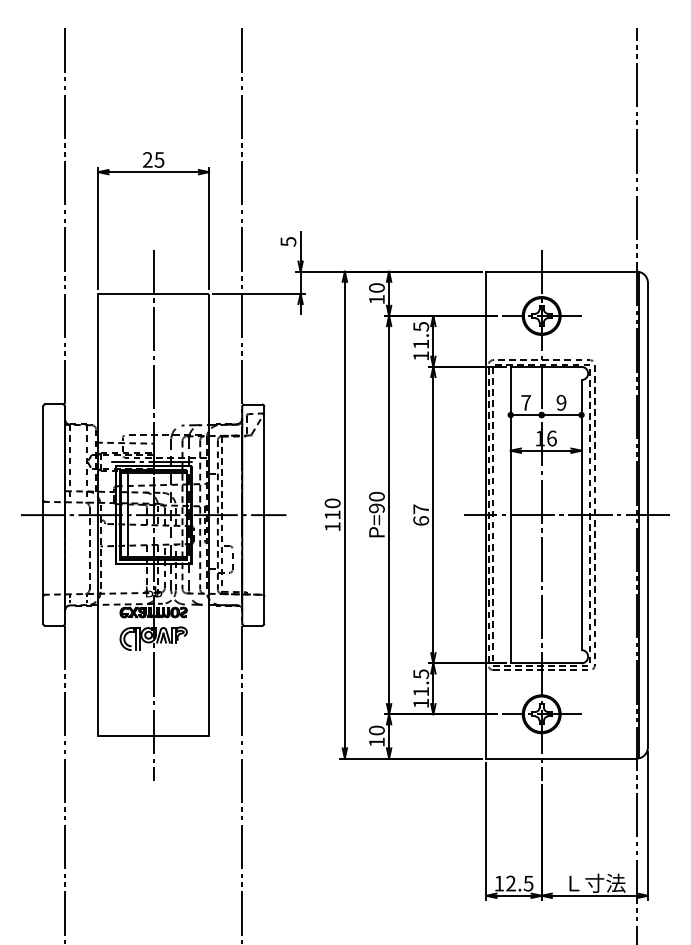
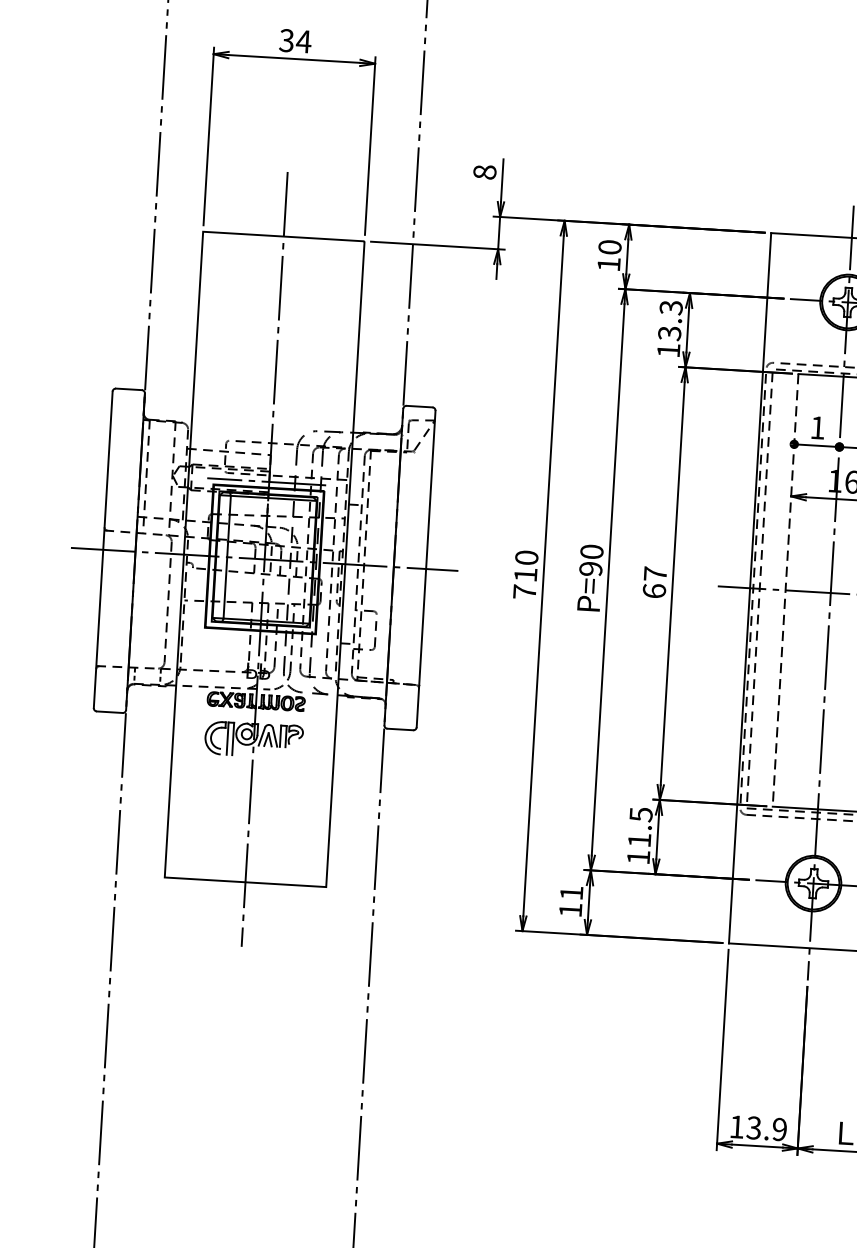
text: (153, 159) -> (295, 40), 25 -> 34
text: (288, 241) -> (485, 171), 5 -> 8
text: (421, 335) -> (670, 320), 11.5 -> 13.3
text: (525, 402) -> (816, 427), 7 -> 1
line: (510, 515) -> (785, 590), solid -> dashed
text: (332, 526) -> (524, 591), 110 -> 710
text: (376, 730) -> (571, 892), 10 -> 11
text: (519, 883) -> (766, 1128), 12.5 -> 13.9

